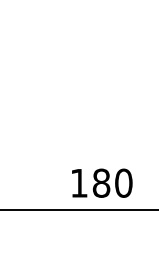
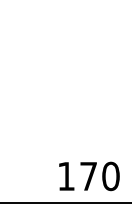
text: (101, 182) -> (88, 175), 180 -> 170

